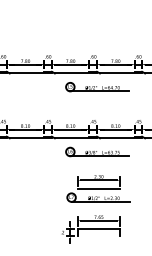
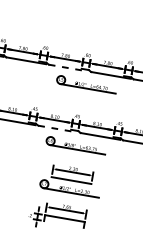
line: (76, 73) -> (69, 68), solid -> dashed
line: (76, 138) -> (58, 129), solid -> dashed

